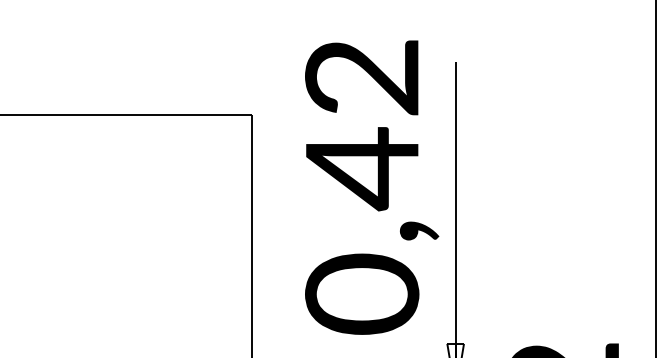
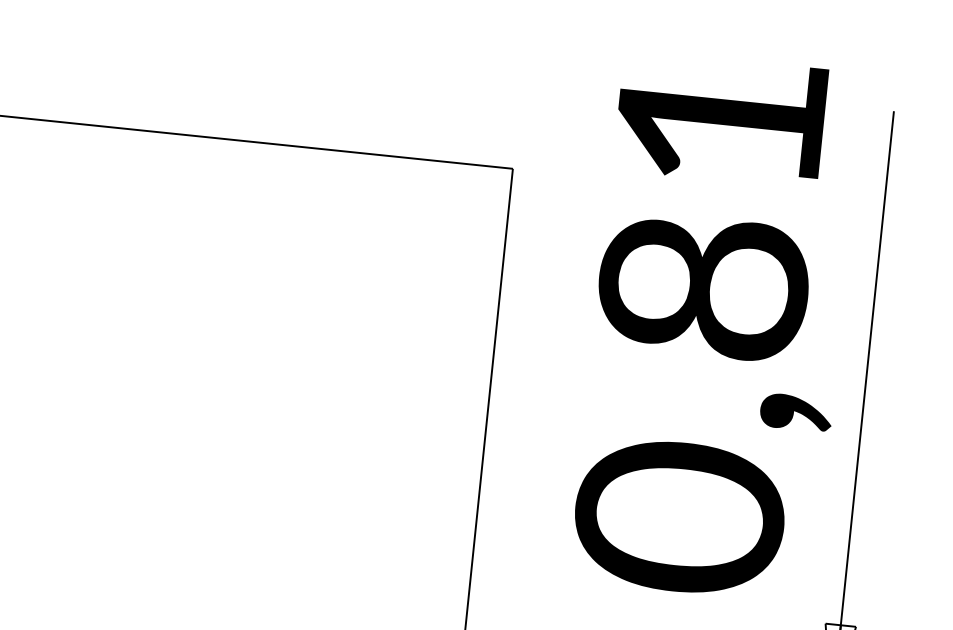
text: (362, 125) -> (712, 209), 0,42 -> 0,81

